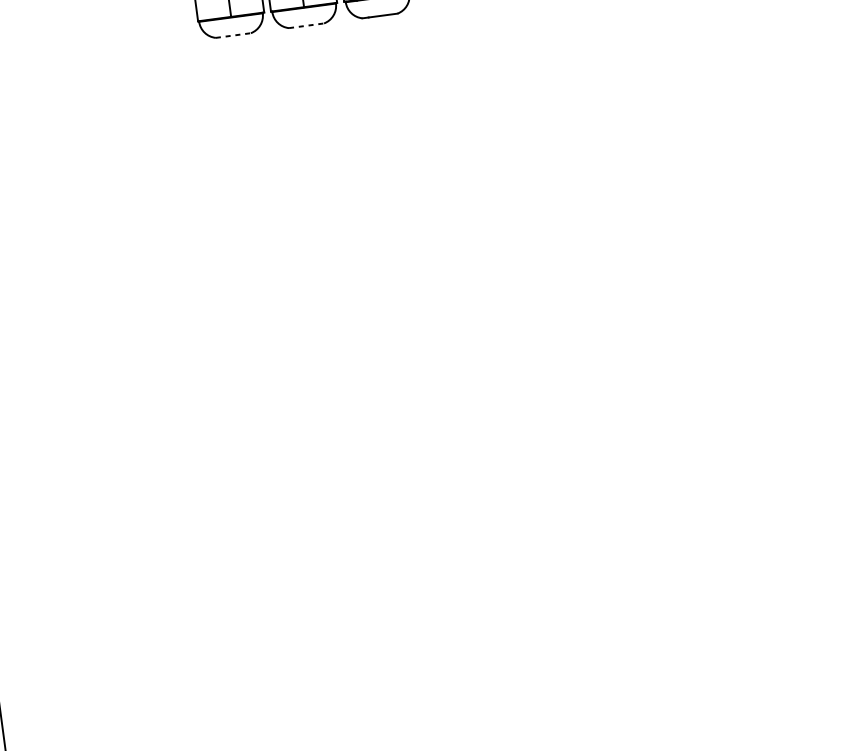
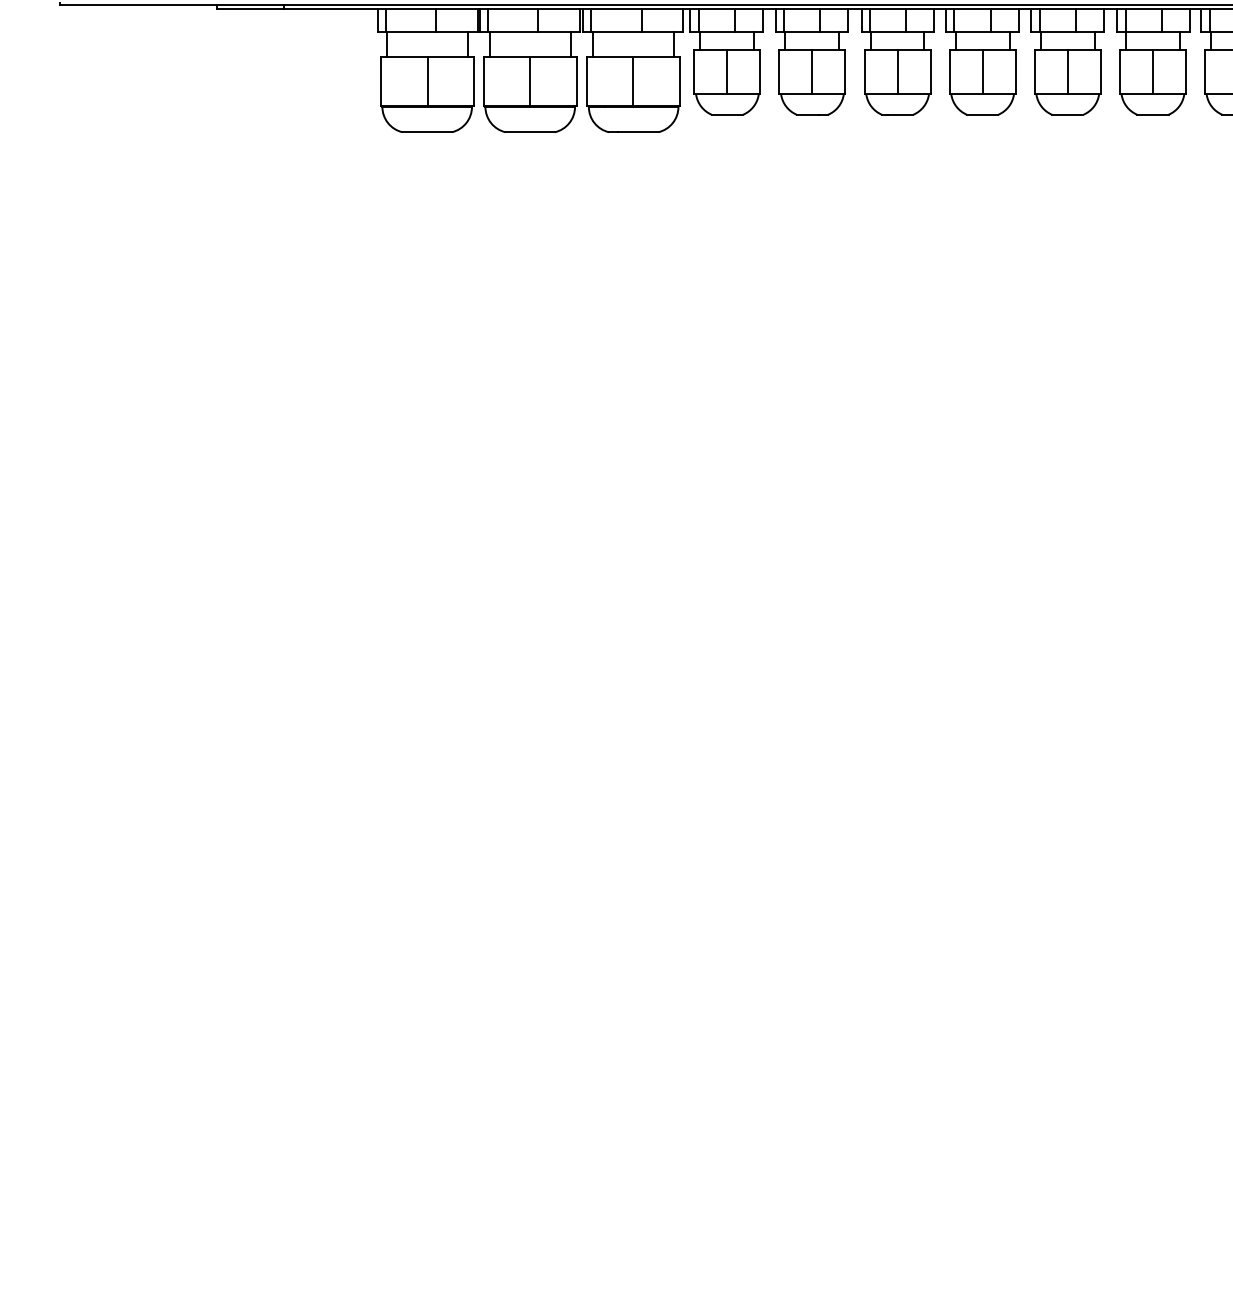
line: (306, 25) -> (530, 132), dashed -> solid
line: (233, 35) -> (427, 132), dashed -> solid

